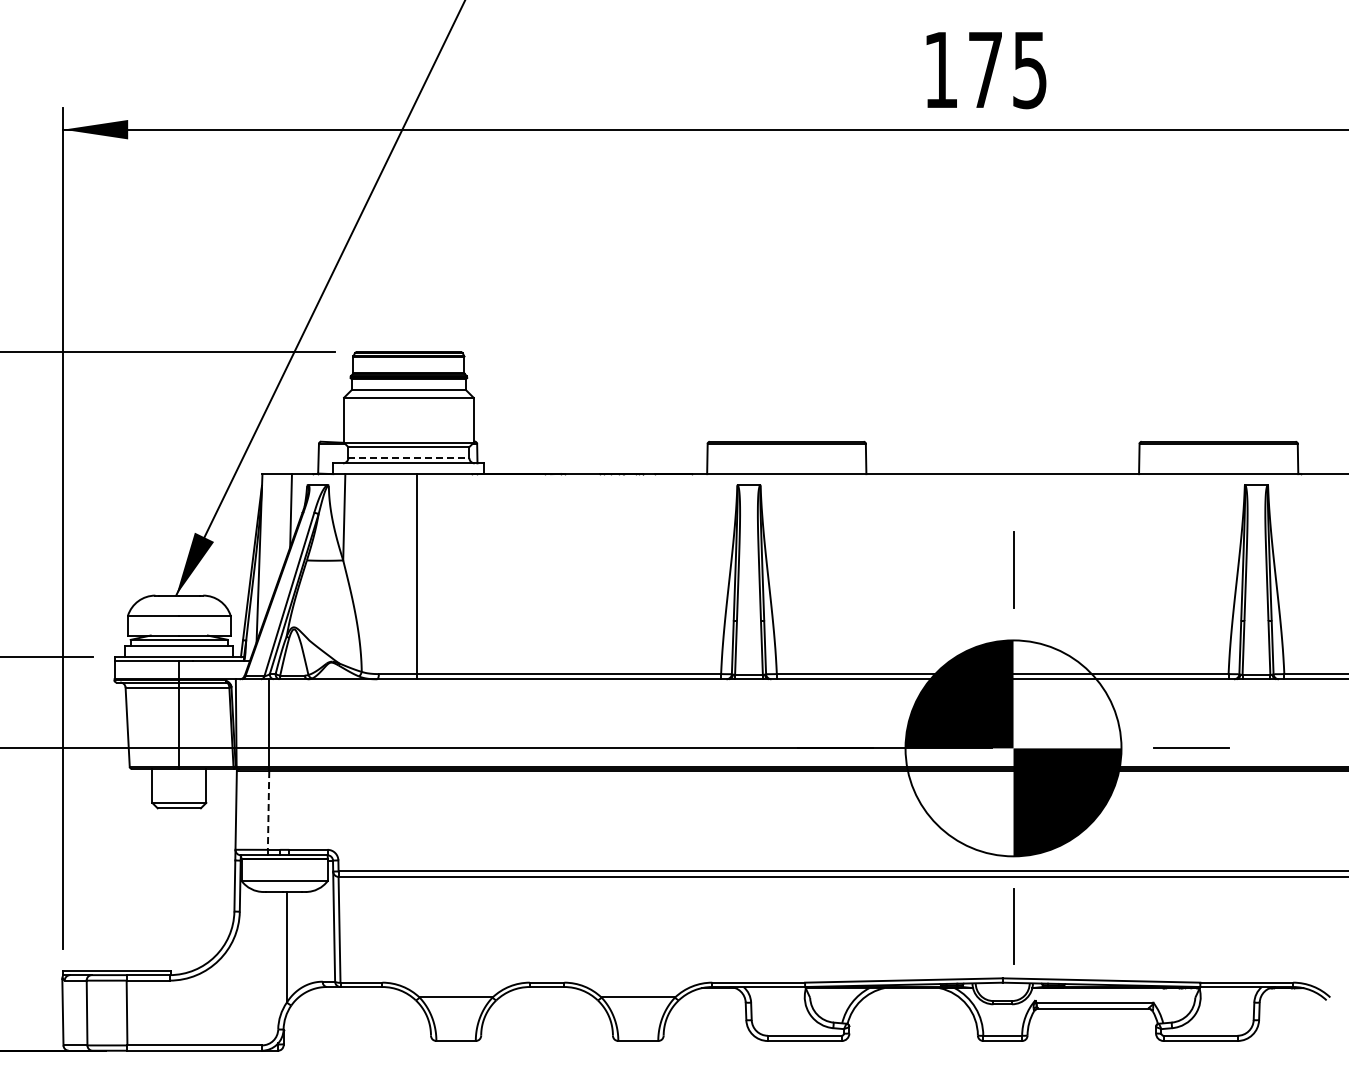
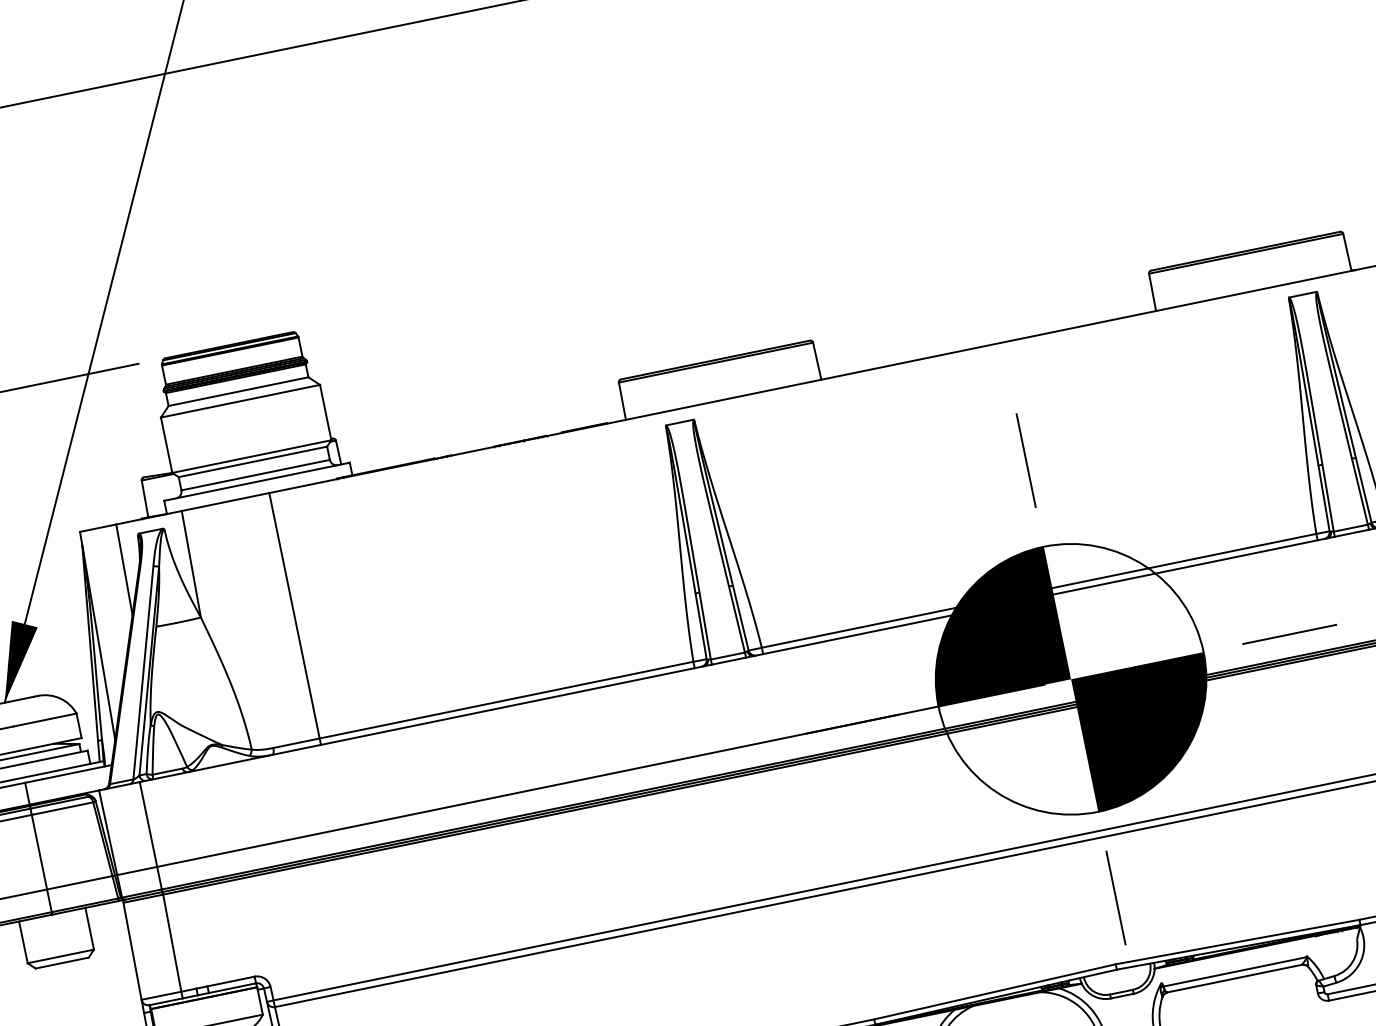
line: (409, 457) -> (256, 474), dashed -> solid
line: (268, 810) -> (172, 943), dashed -> solid

